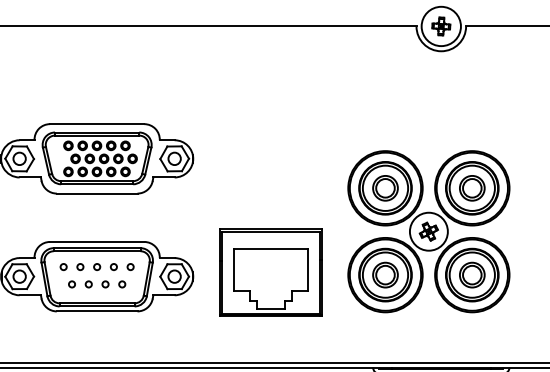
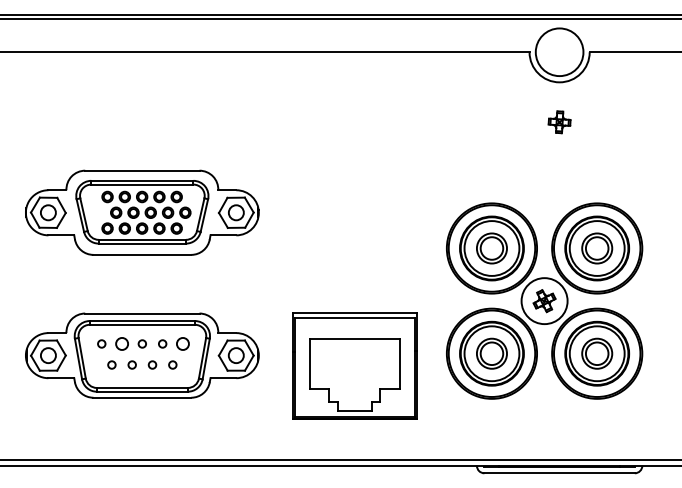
part: (441, 26) -> (559, 122), moved
circle: (79, 266) -> (121, 343), size x1.6
circle: (130, 266) -> (182, 343), size x1.6
part: (270, 271) -> (354, 365), moved

